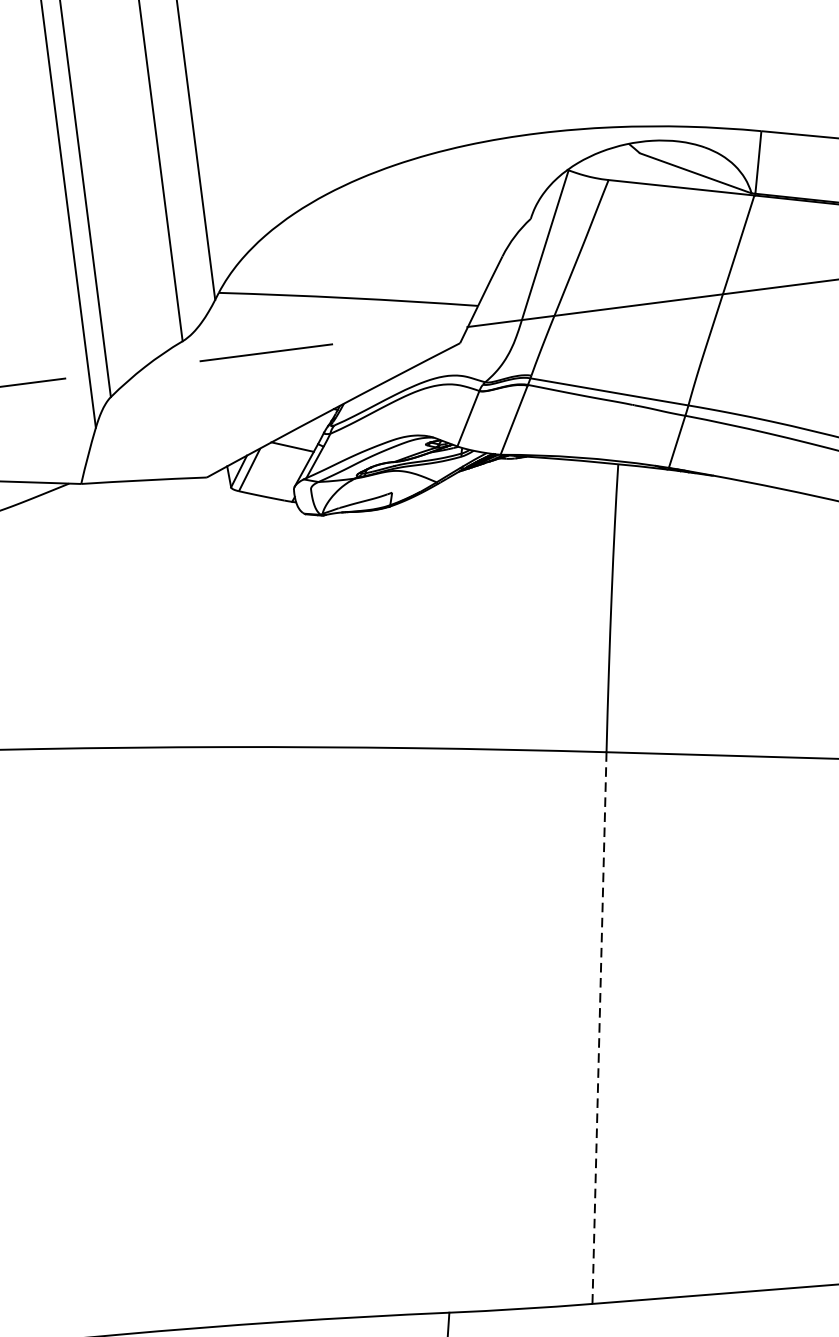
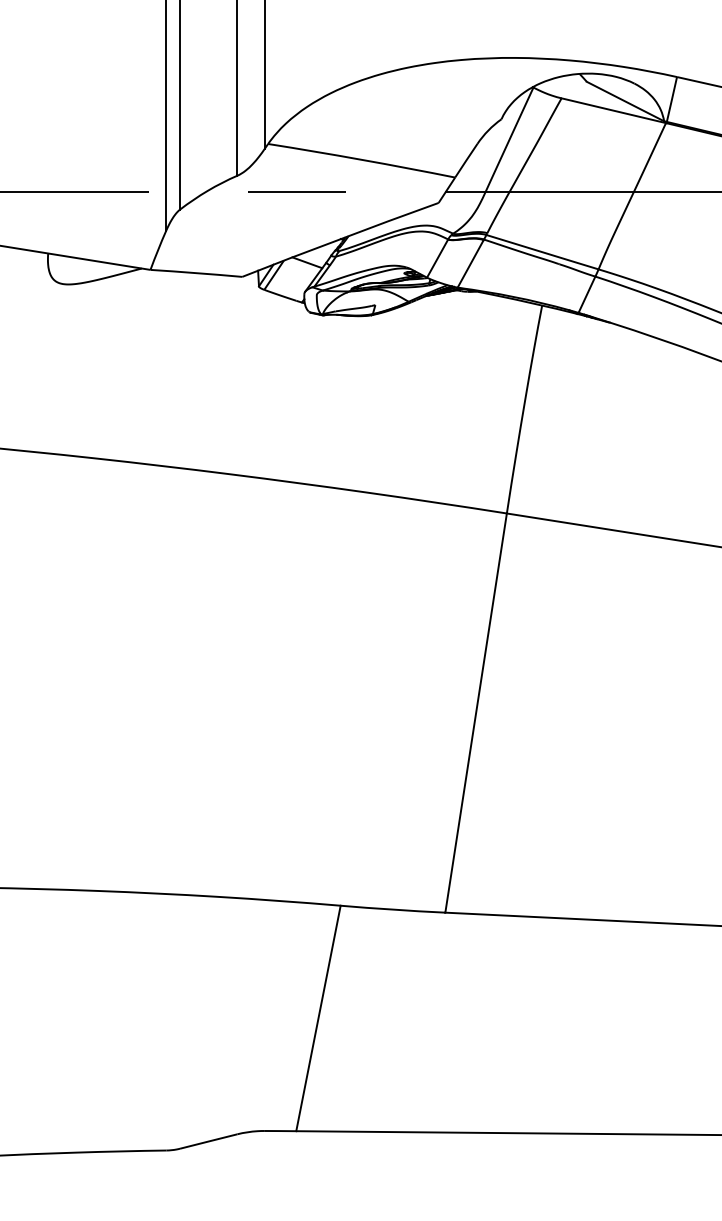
line: (600, 1028) -> (476, 713), dashed -> solid

